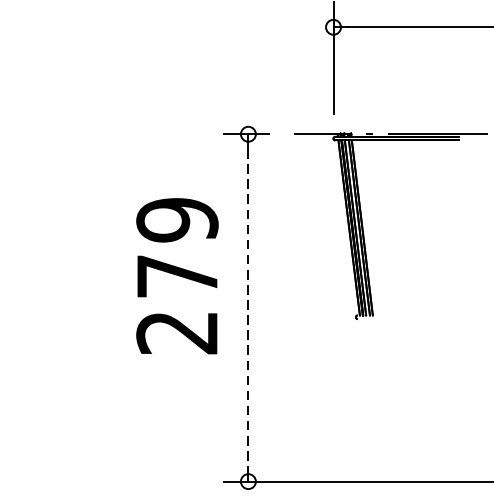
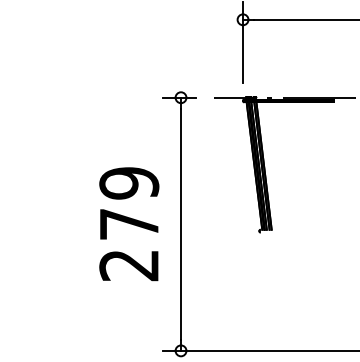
text: (177, 276) -> (129, 224), moved
line: (249, 308) -> (181, 224), dashed -> solid

